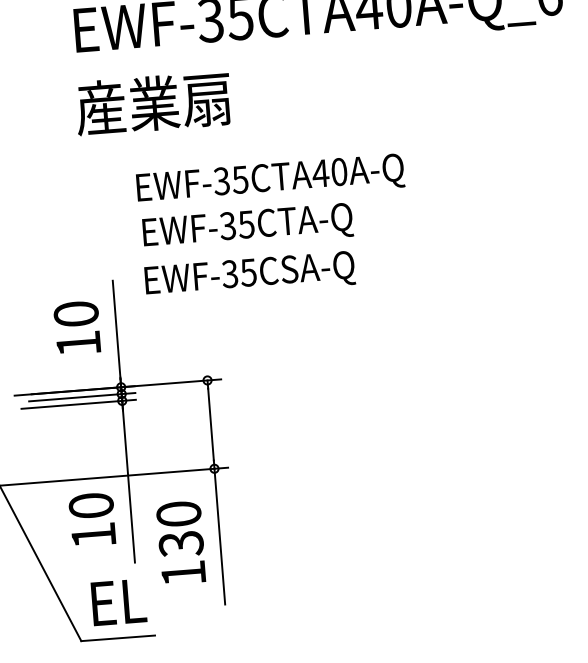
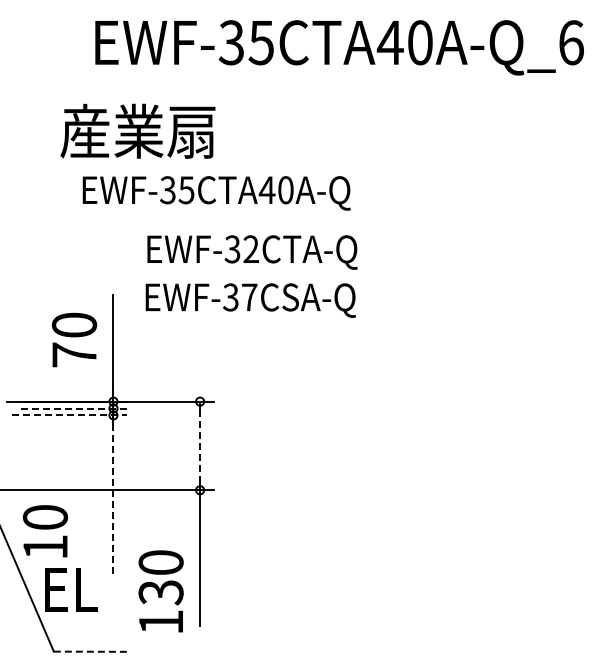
text: (152, 102) -> (137, 130), moved
text: (270, 180) -> (216, 193), moved
text: (245, 224) -> (250, 249), EWF-35CTA-Q -> EWF-32CTA-Q
text: (248, 272) -> (249, 297), EWF-35CSA-Q -> EWF-37CSA-Q
text: (78, 343) -> (74, 354), 10 -> 70
line: (82, 397) -> (74, 408), solid -> dashed
line: (79, 404) -> (70, 415), solid -> dashed
line: (211, 425) -> (200, 446), solid -> dashed
line: (128, 485) -> (113, 500), solid -> dashed
text: (92, 519) -> (45, 531), moved
text: (180, 542) -> (160, 591), moved
text: (119, 601) -> (71, 589), moved
line: (117, 638) -> (90, 651), solid -> dashed

